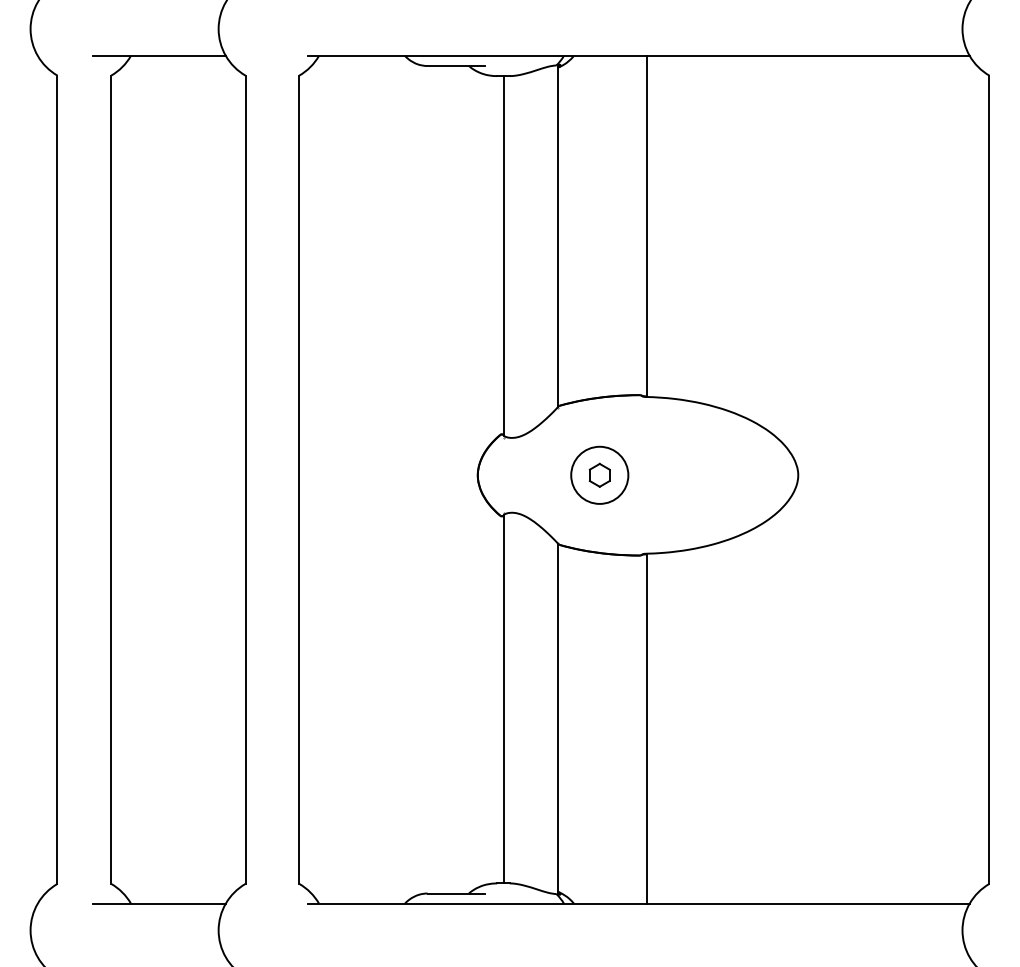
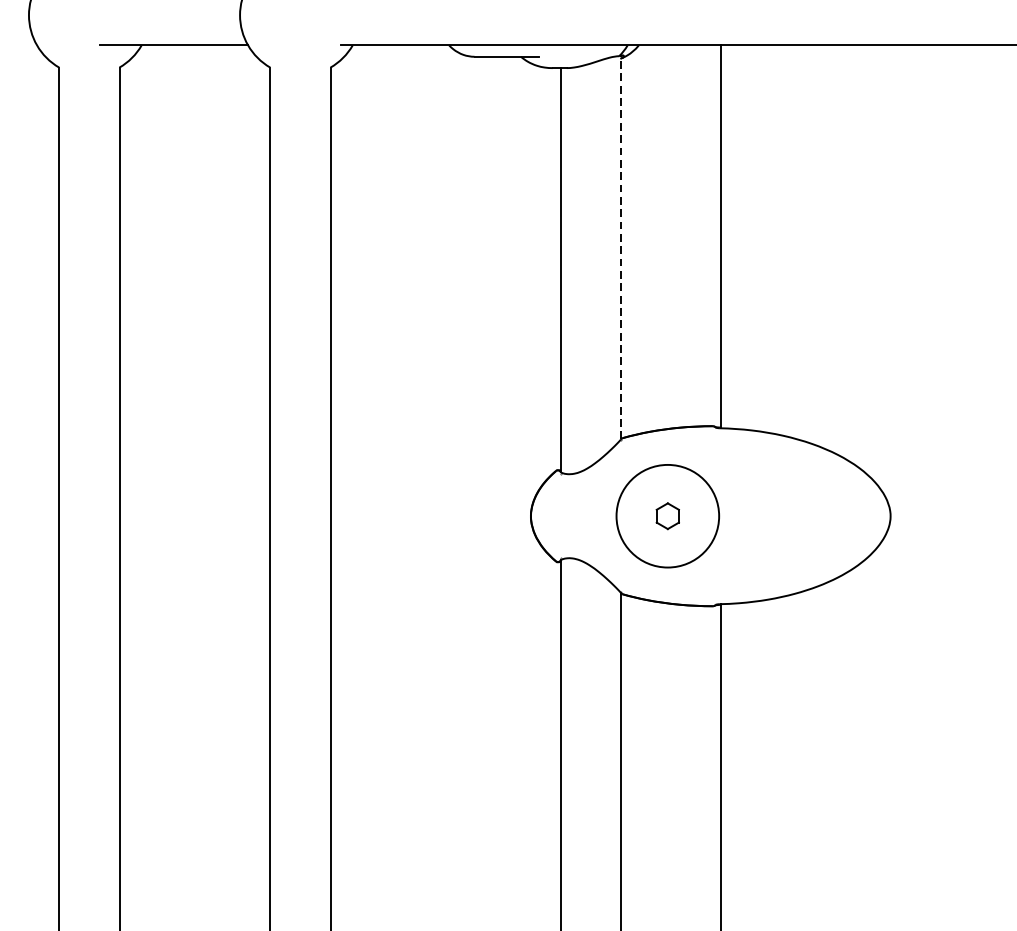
line: (558, 235) -> (621, 247), solid -> dashed
circle: (599, 474) -> (667, 515), size x1.6

